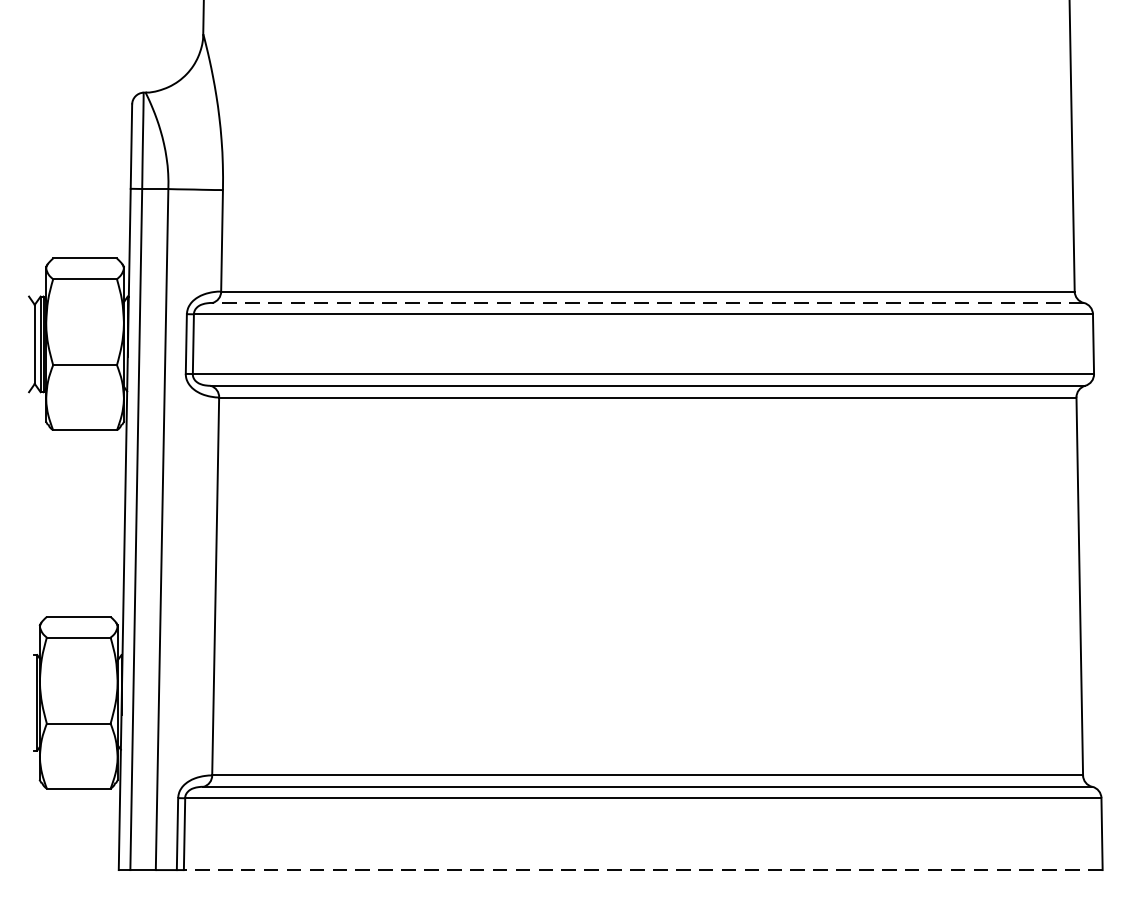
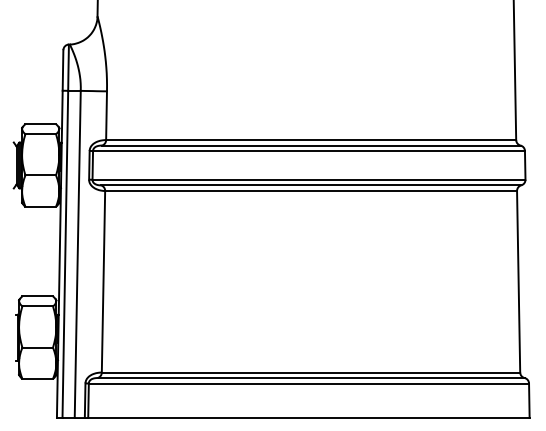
line: (646, 302) -> (310, 145), dashed -> solid
line: (642, 871) -> (308, 418), dashed -> solid

